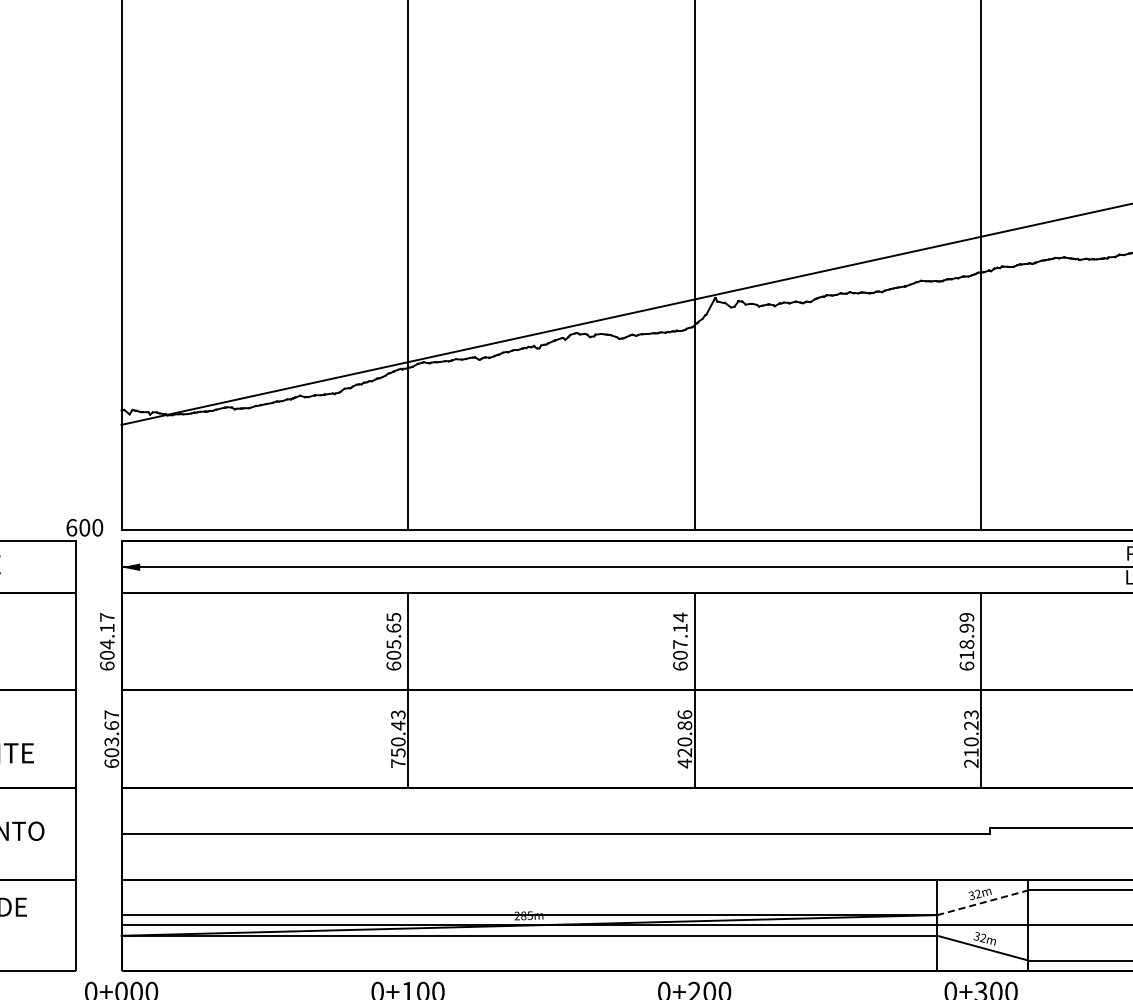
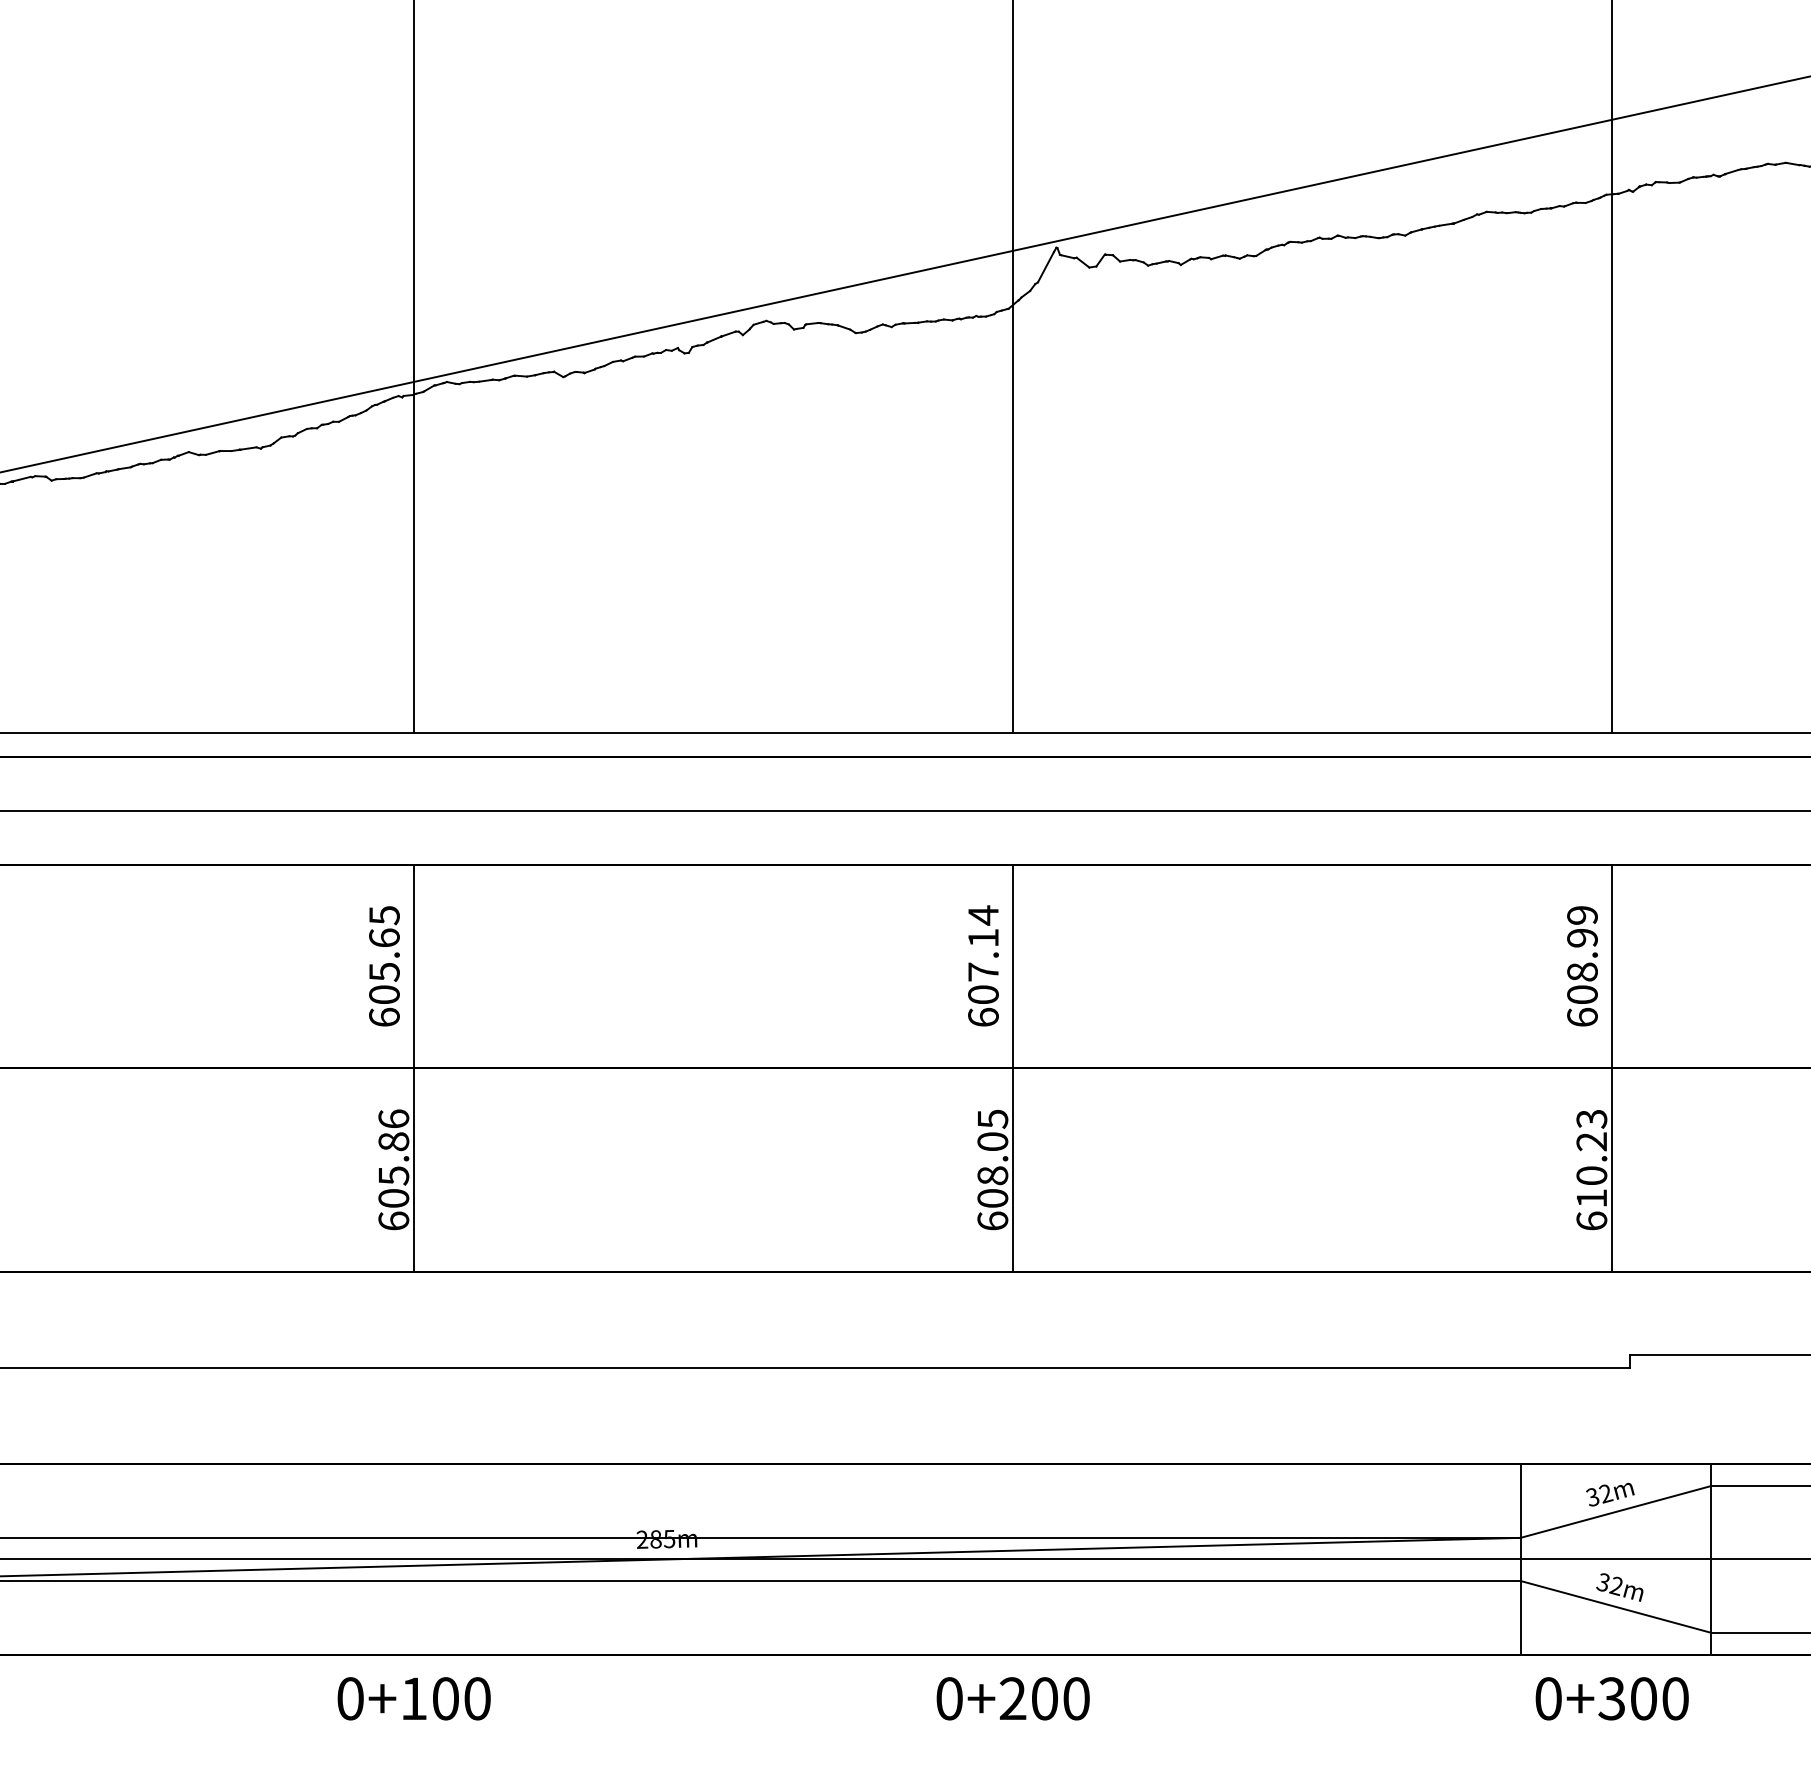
text: (966, 654) -> (1581, 992), 618.99 -> 608.99
text: (398, 738) -> (394, 1168), 750.43 -> 605.86
text: (684, 739) -> (992, 1170), 420.86 -> 608.05
text: (971, 763) -> (1592, 1220), 210.23 -> 610.23
line: (983, 902) -> (1617, 1511), dashed -> solid

